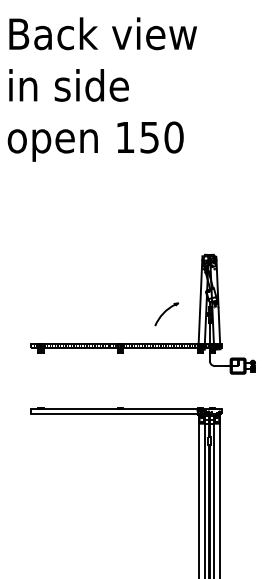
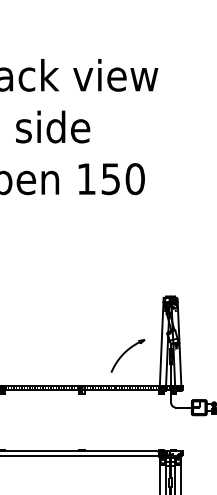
part: (166, 314) -> (127, 356), size x1.43

